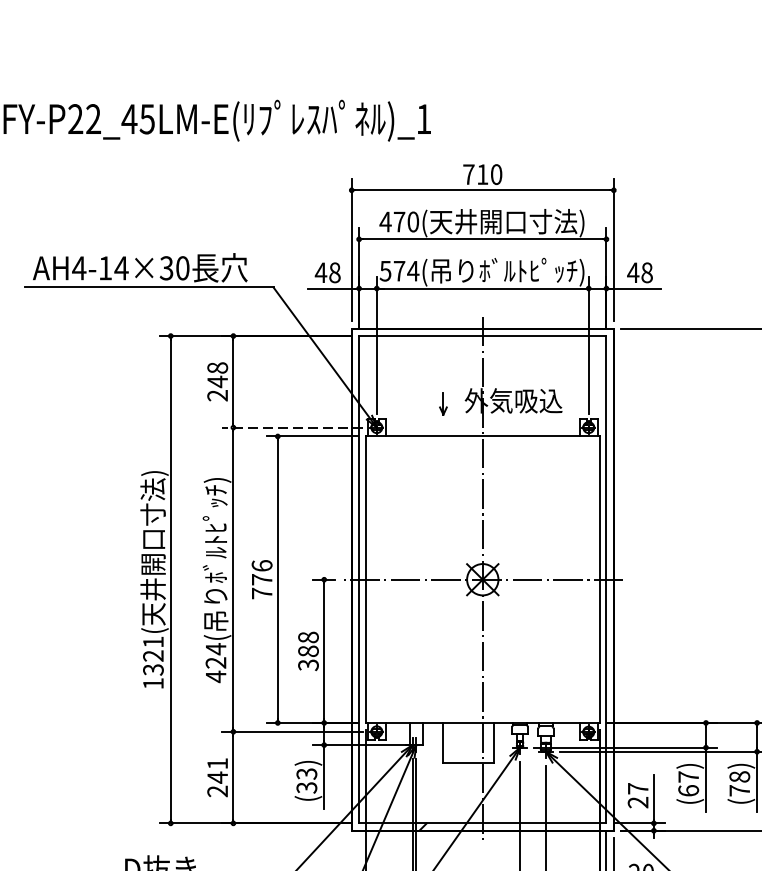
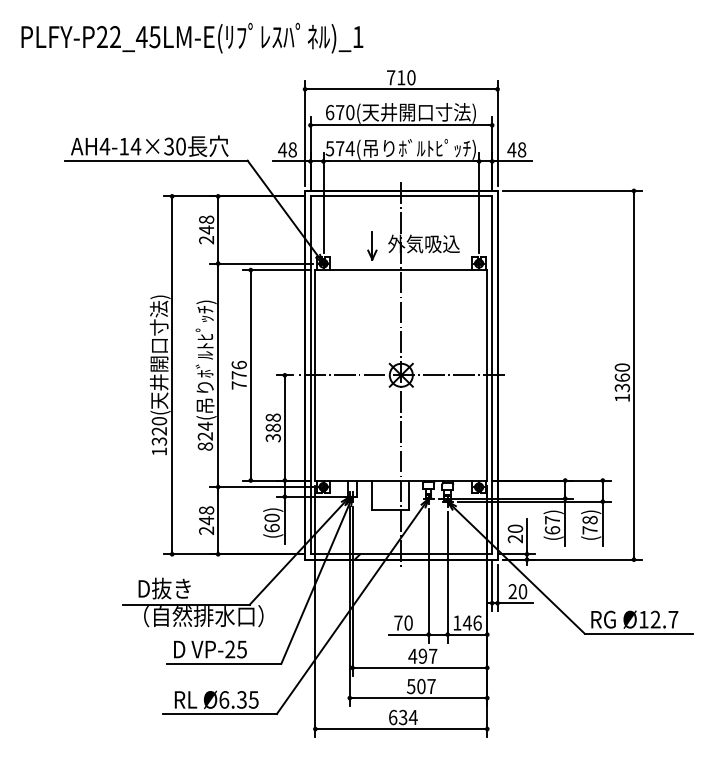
text: (384, 221) -> (329, 112), 470( -> 670(
part: (443, 402) -> (372, 245), size x1.67
line: (292, 427) -> (261, 263), dashed -> solid
text: (153, 642) -> (159, 421), 1321( -> 1320(
text: (216, 676) -> (205, 446), 424( -> 824(
text: (217, 763) -> (206, 510), 241 -> 248
text: (306, 780) -> (271, 522), (33) -> (60)
text: (638, 788) -> (515, 528), 27 -> 20

